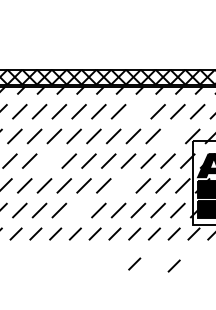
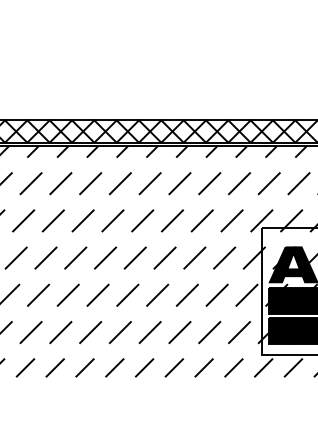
line: (138, 111) -> (180, 183), added
line: (172, 136) -> (231, 220), added
line: (49, 160) -> (46, 257), added
line: (123, 185) -> (157, 294), added
line: (78, 210) -> (89, 332), added
line: (134, 263) -> (174, 412), removed
line: (173, 265) -> (232, 415), removed

